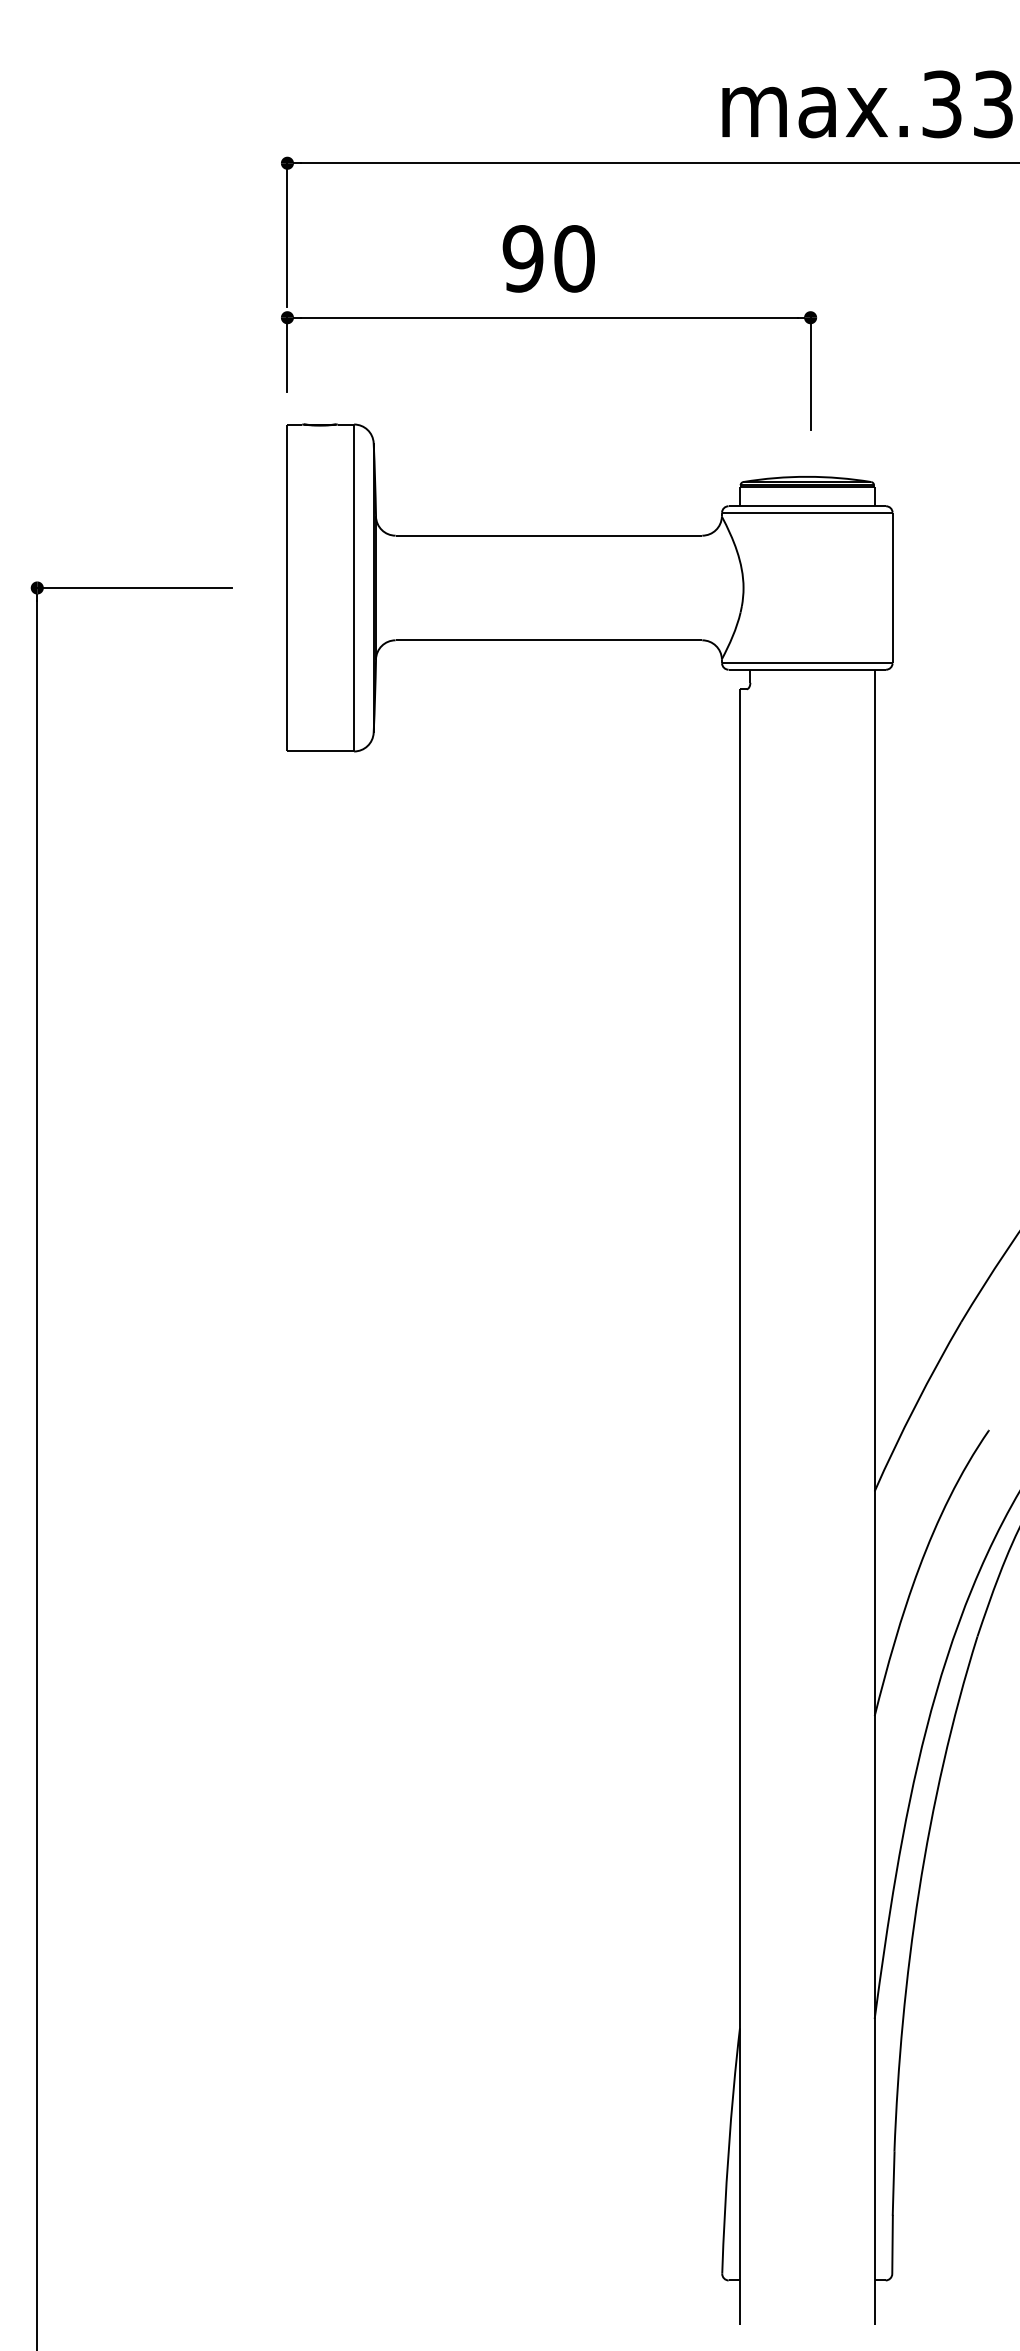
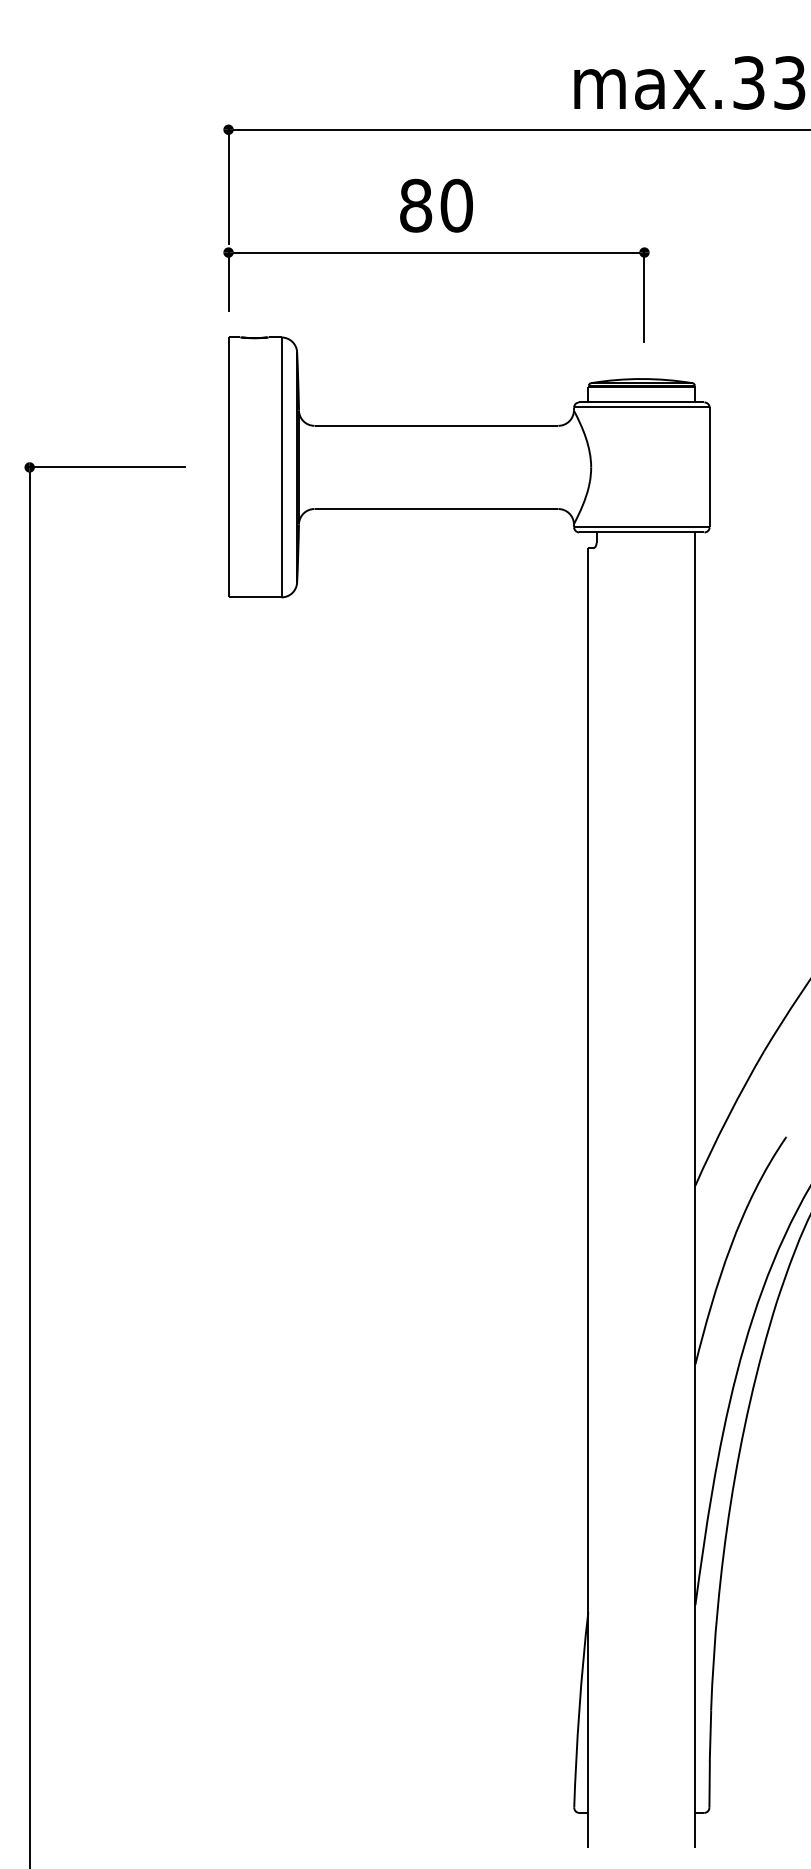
text: (522, 258) -> (415, 205), 90 -> 80

